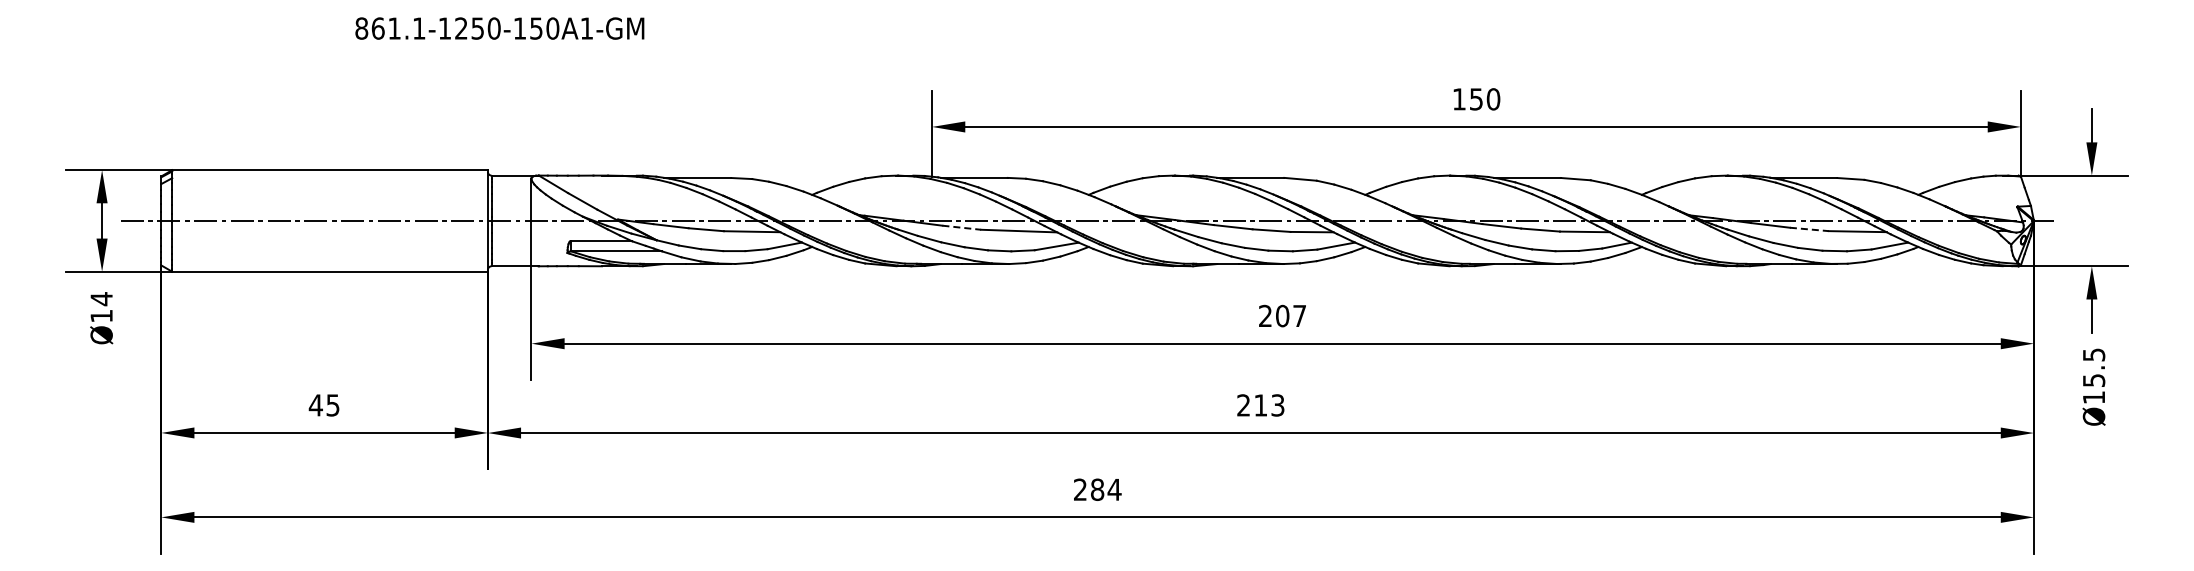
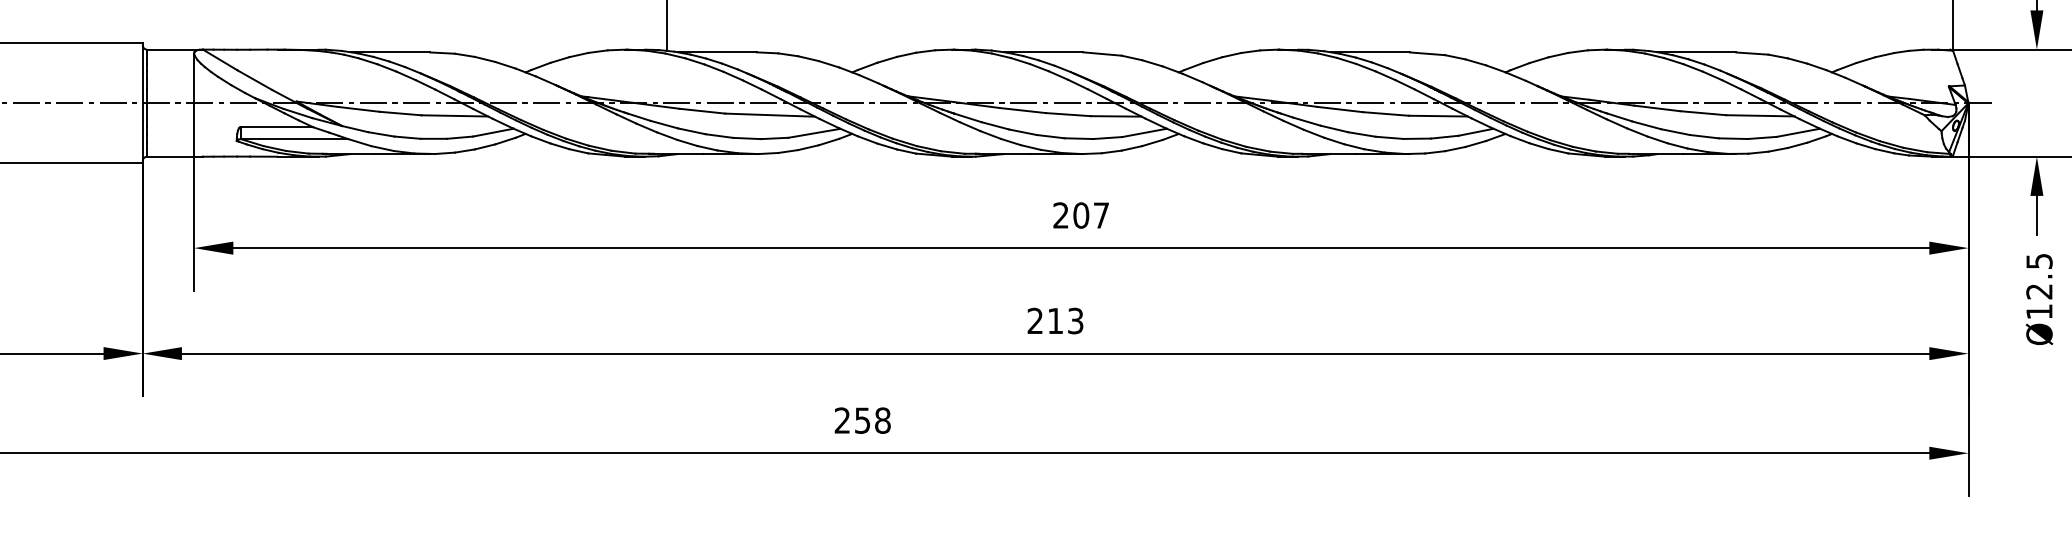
line: (962, 227) -> (703, 110), dashed -> solid
line: (1809, 229) -> (1703, 113), dashed -> solid
text: (2093, 380) -> (2038, 291), Ø15.5 -> Ø12.5
text: (1106, 489) -> (873, 420), 284 -> 258

